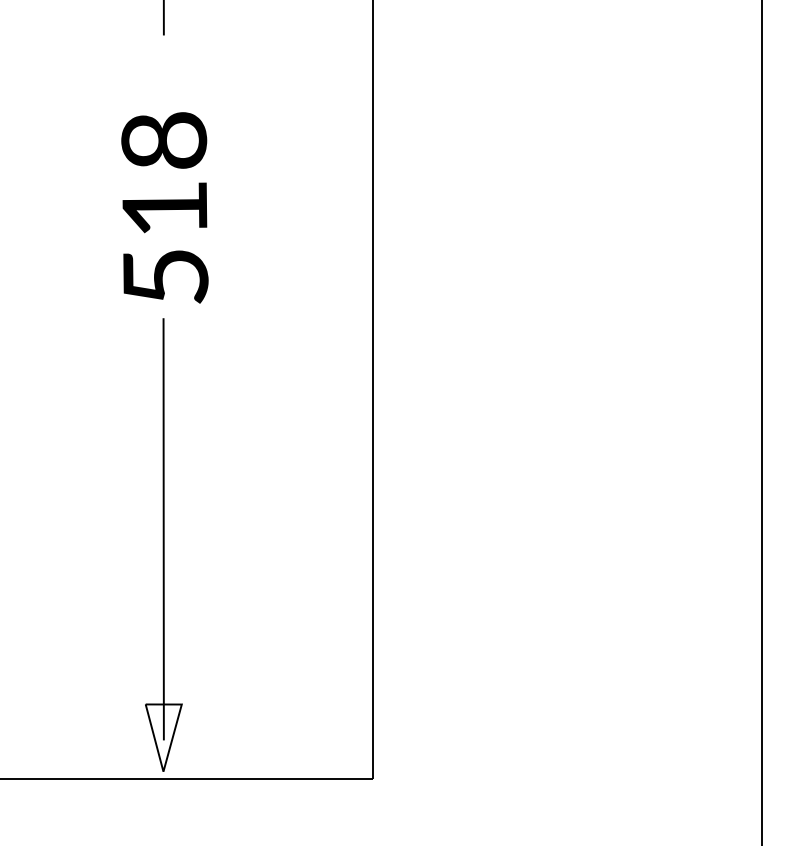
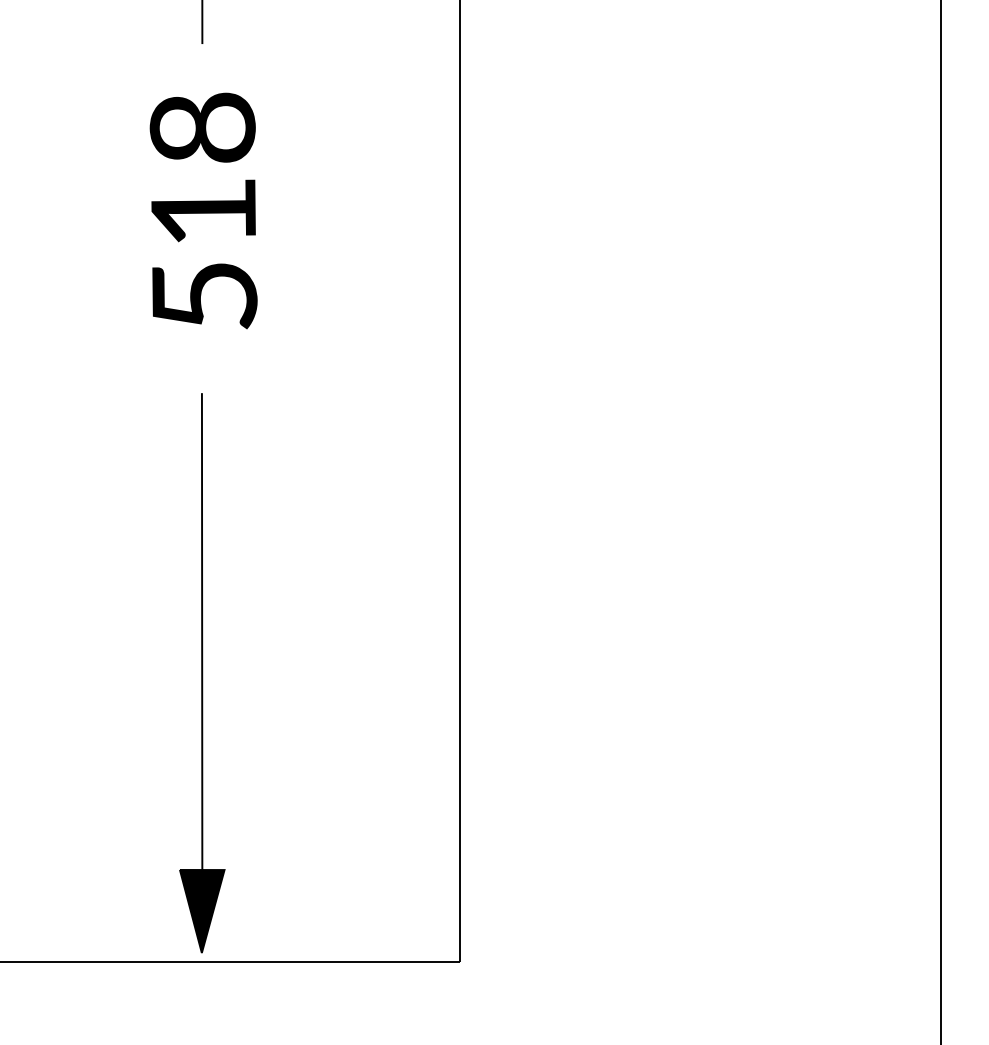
text: (164, 207) -> (203, 210), moved
fill: (163, 738) -> (201, 911), added

